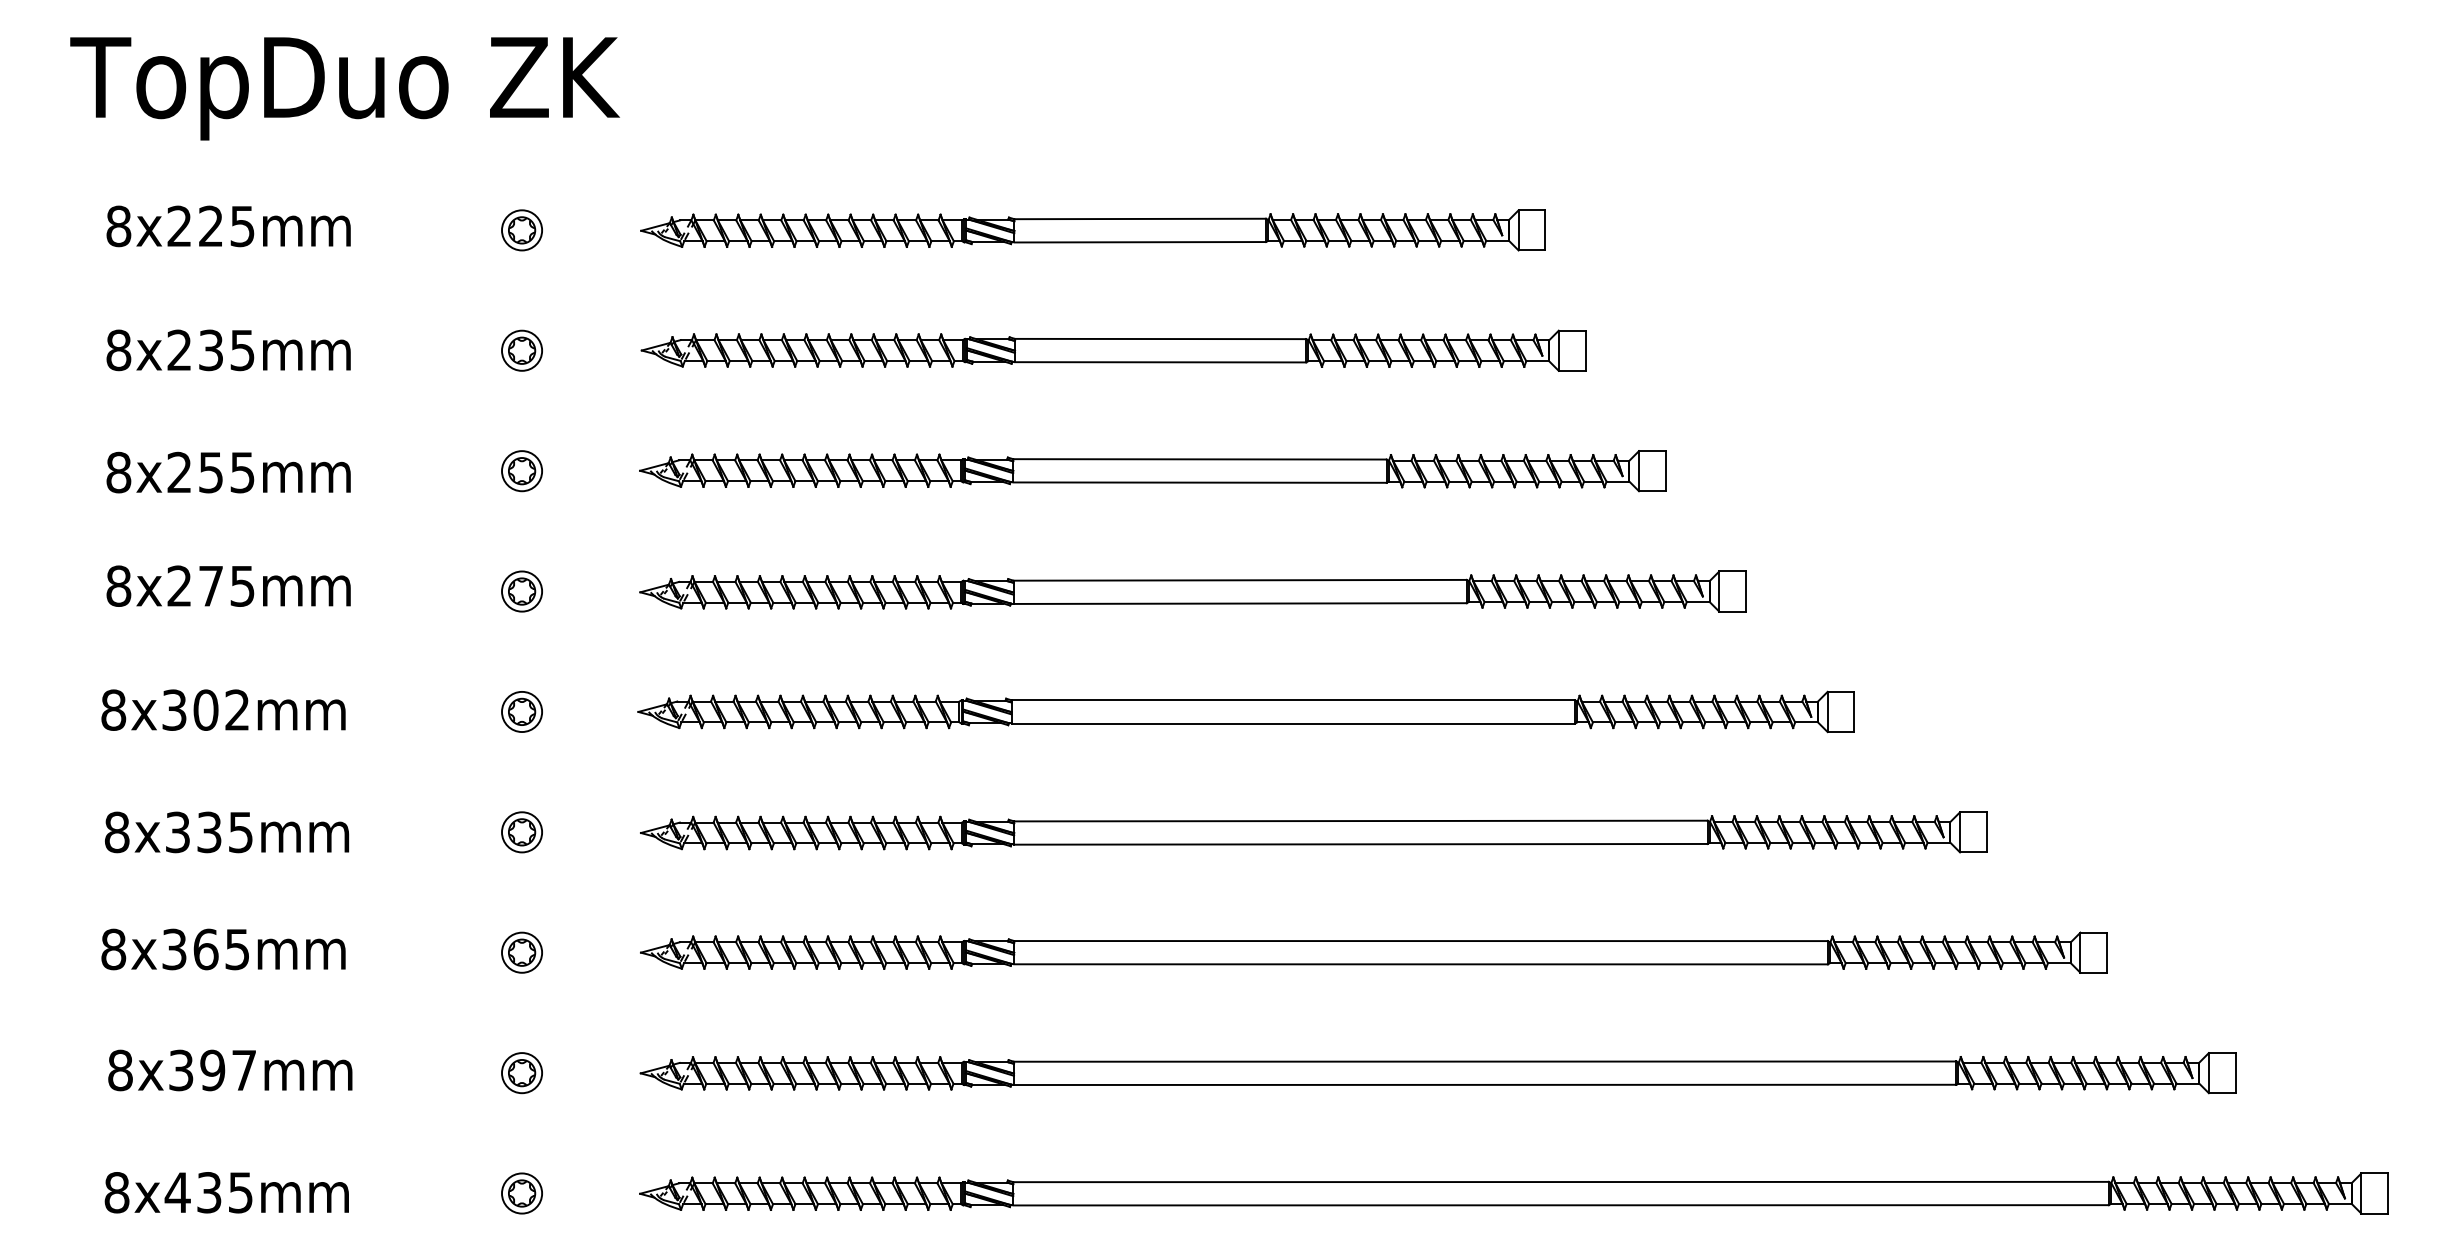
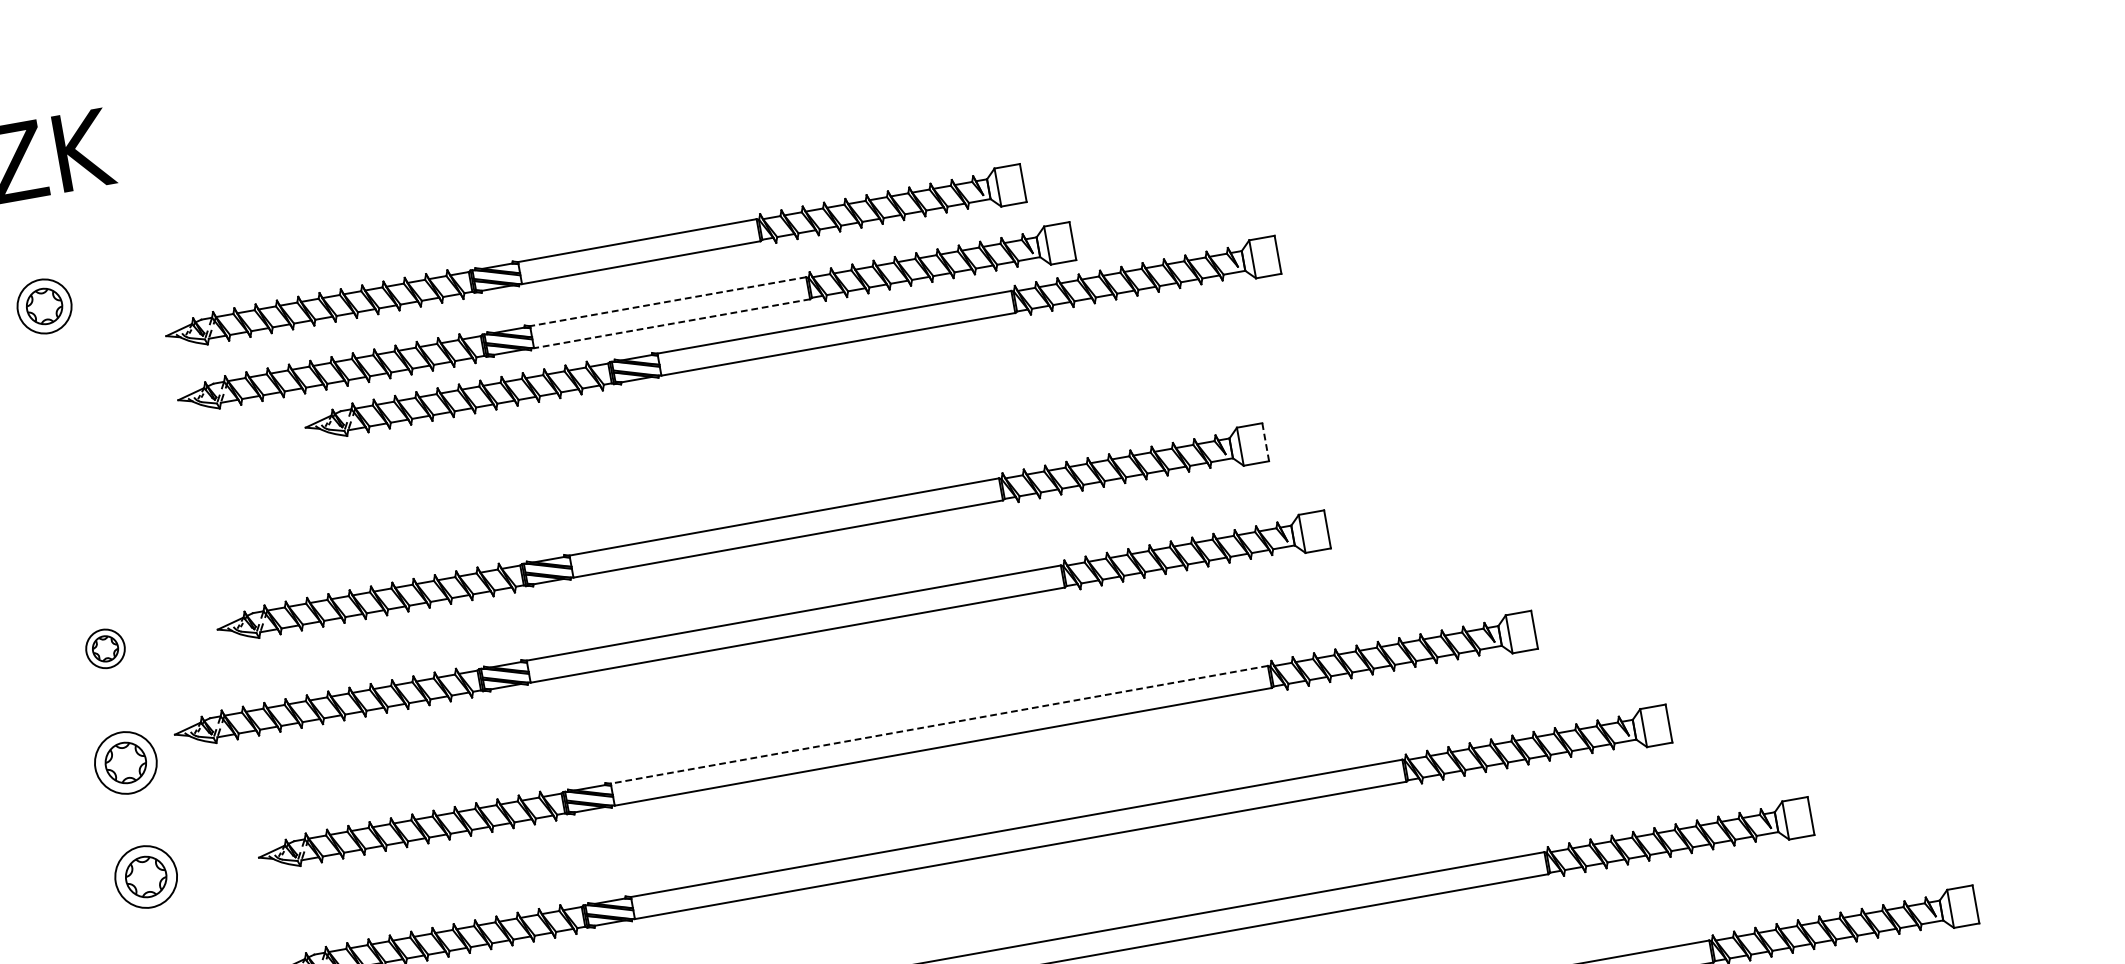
part: (521, 230) -> (44, 306), size x1.4
part: (1092, 230) -> (594, 259), moved
line: (1160, 339) -> (668, 302), solid -> dashed
part: (521, 350) -> (64, 420), removed
line: (1160, 362) -> (672, 323), solid -> dashed
part: (521, 471) -> (84, 535), removed
part: (1152, 471) -> (791, 341), moved
line: (1746, 591) -> (1266, 442), solid -> dashed
part: (521, 711) -> (125, 762), size x1.6
part: (1245, 711) -> (750, 631), moved
line: (1360, 821) -> (939, 725), solid -> dashed
part: (521, 832) -> (145, 877), size x1.6

